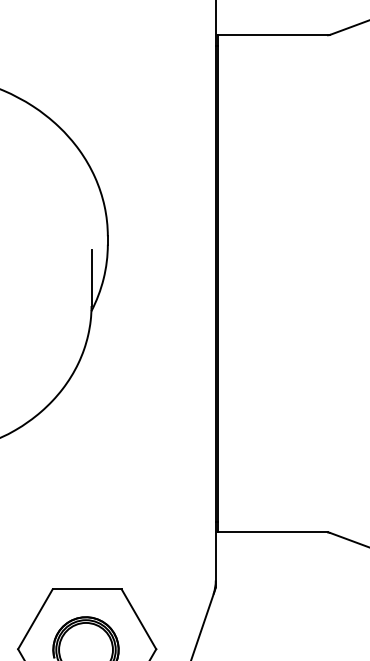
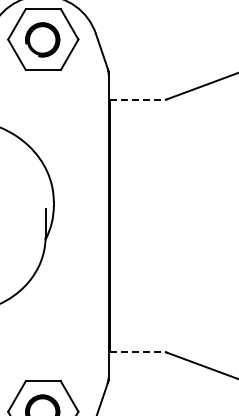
line: (274, 35) -> (138, 99), solid -> dashed
line: (274, 532) -> (138, 352), solid -> dashed

